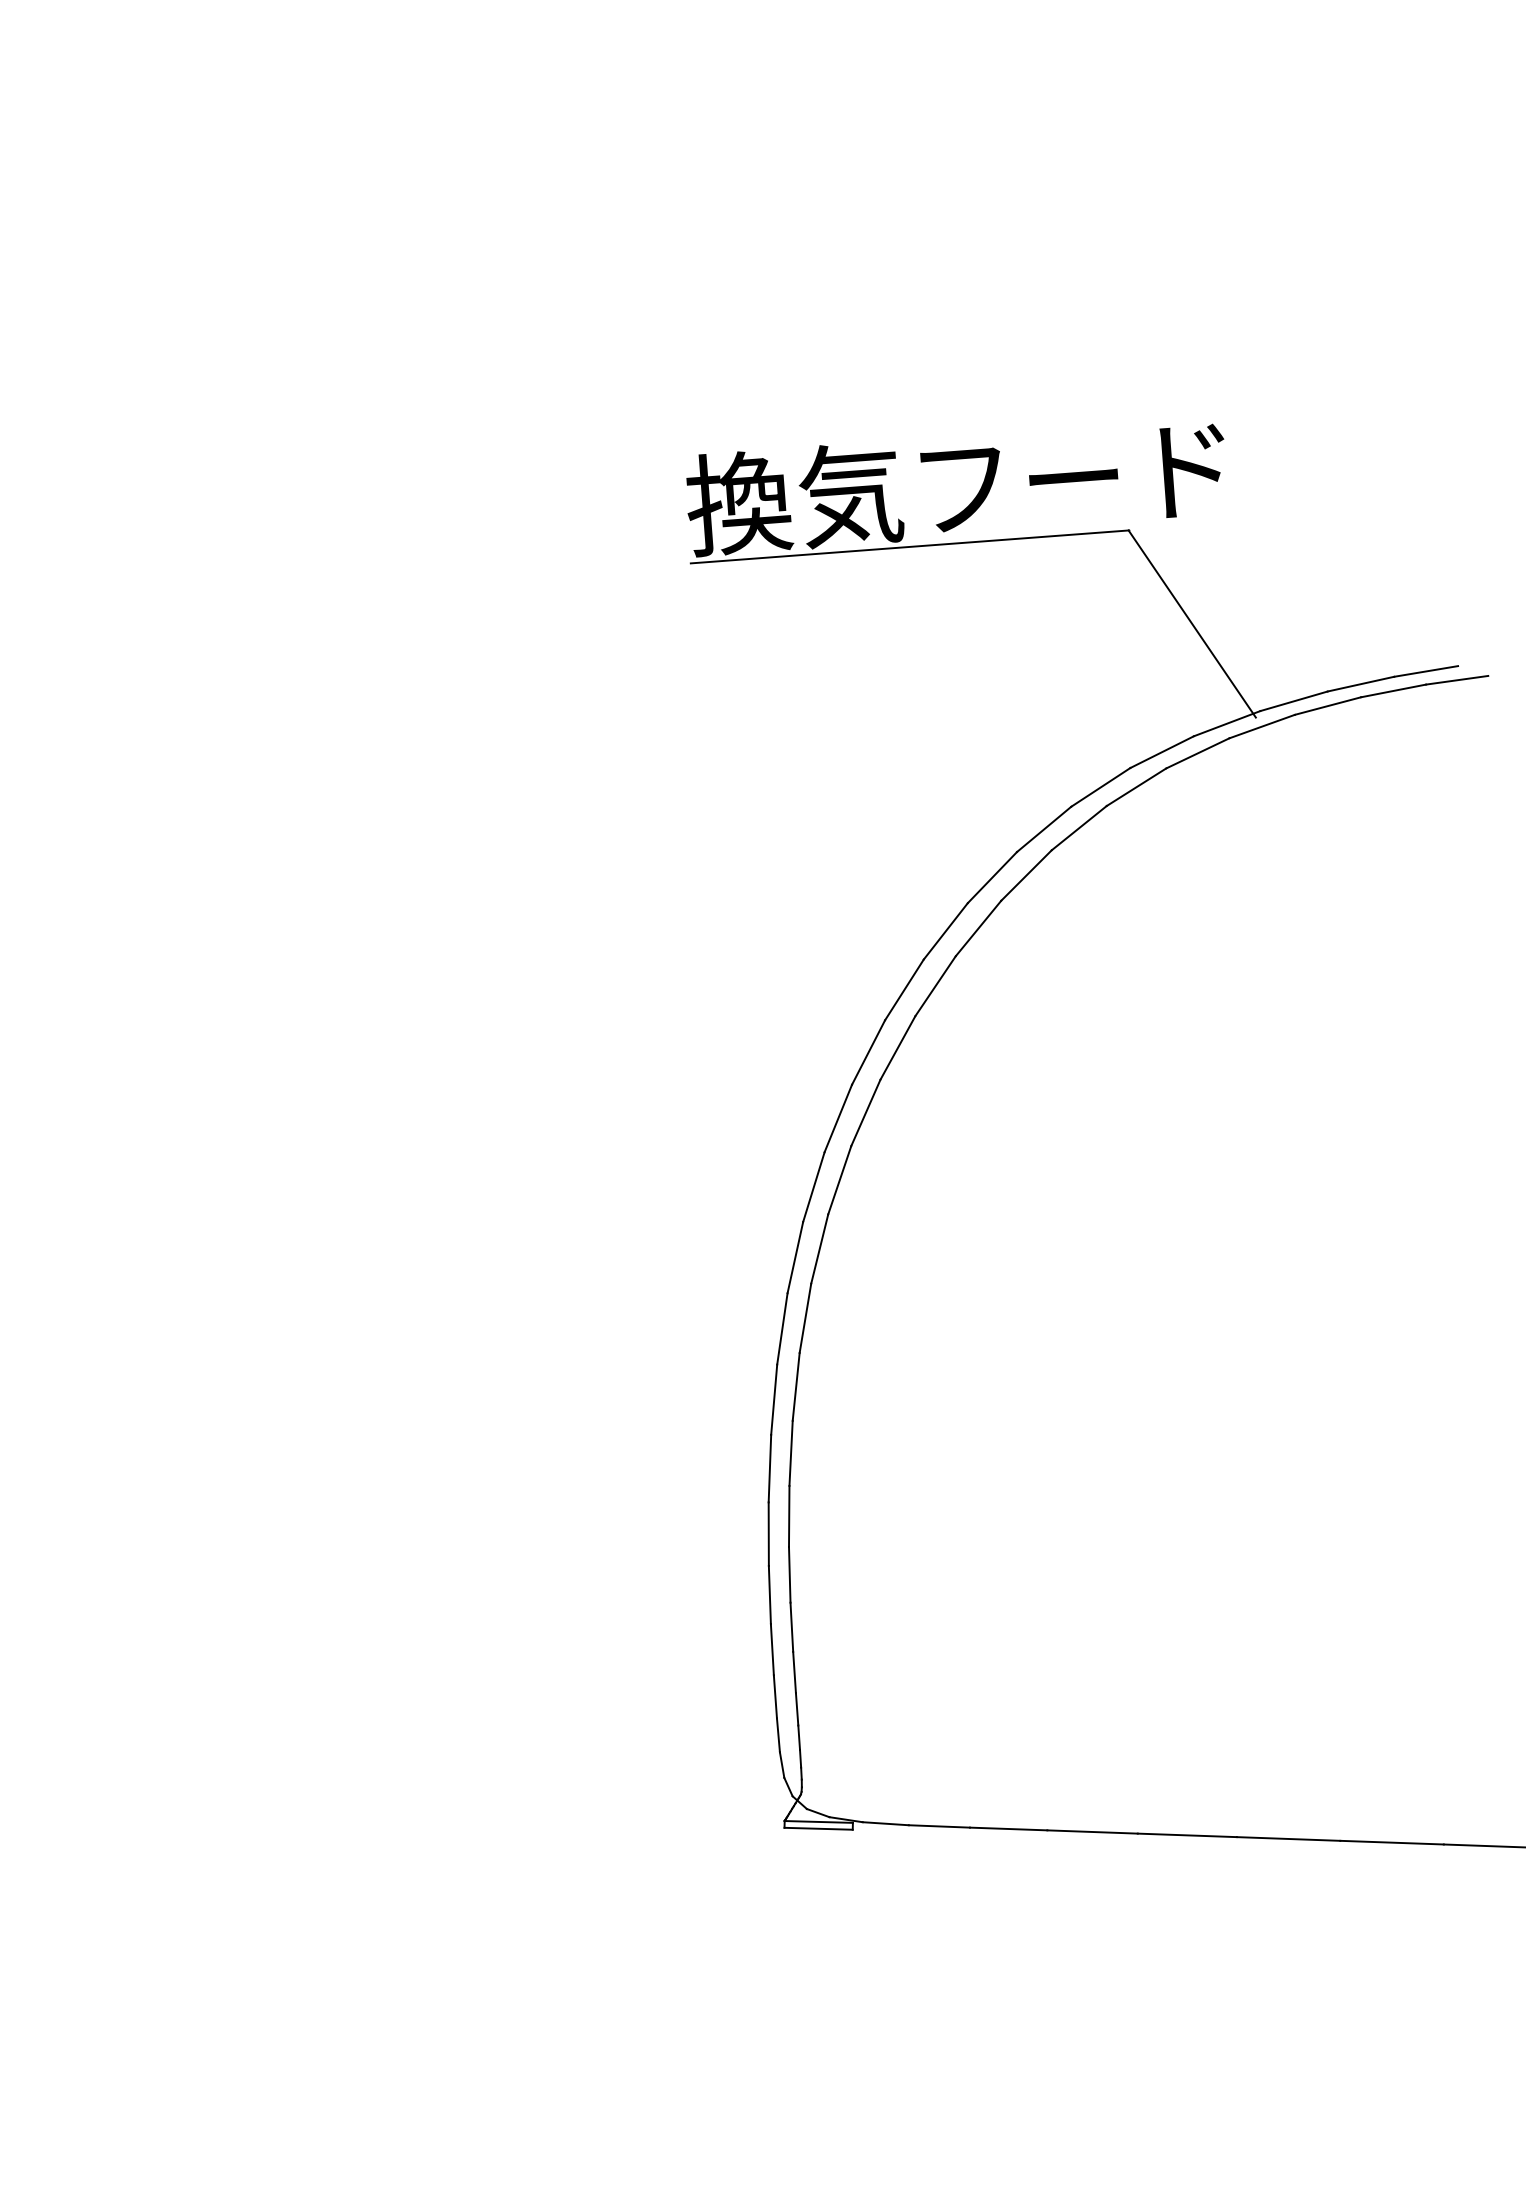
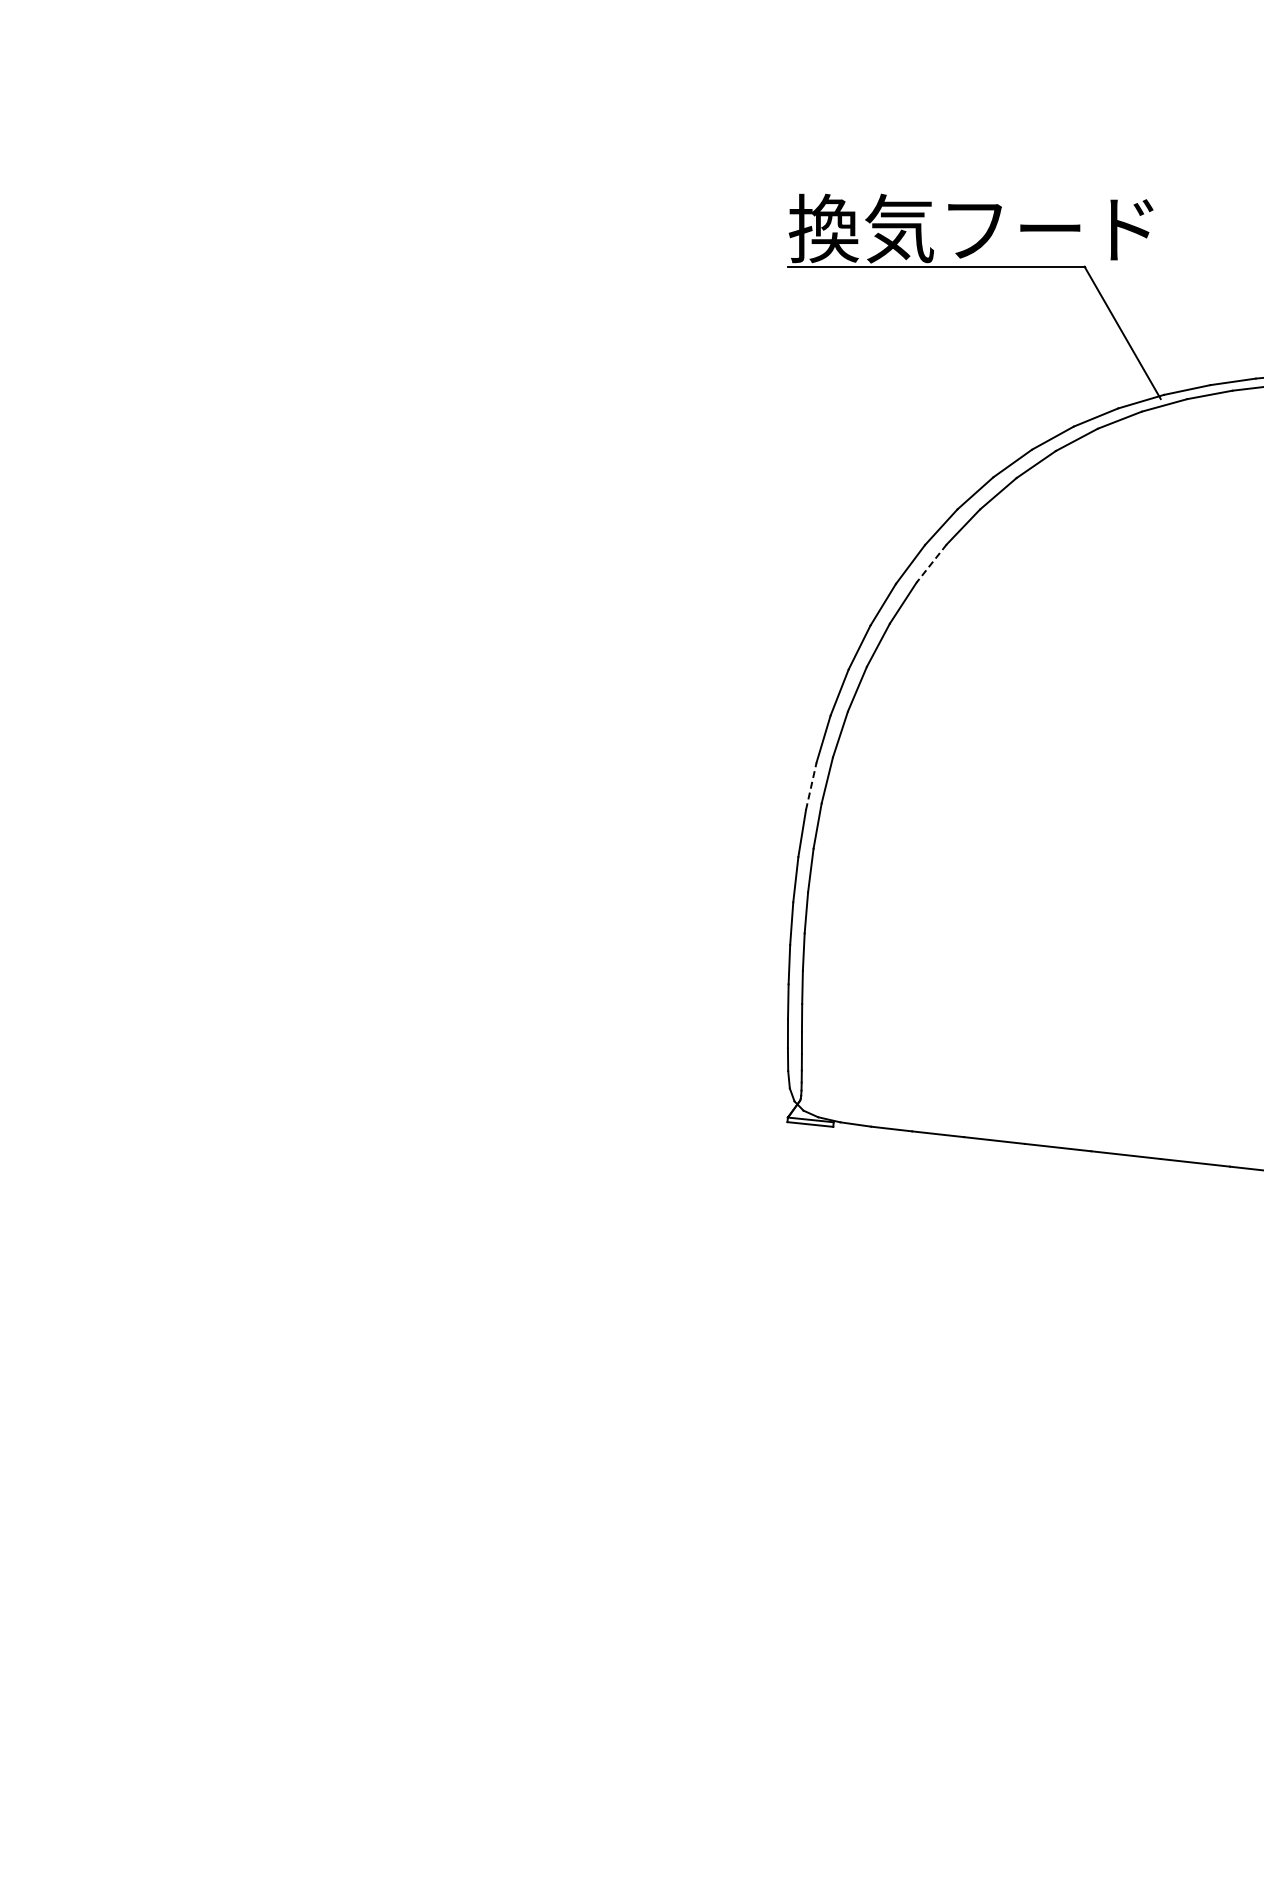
line: (935, 986) -> (931, 563), solid -> dashed
line: (782, 1327) -> (811, 785), solid -> dashed

